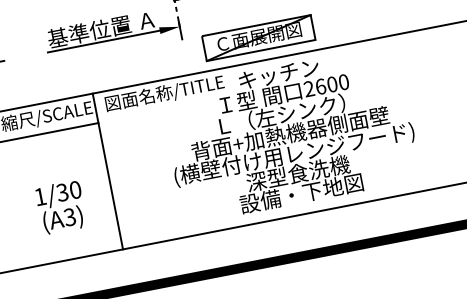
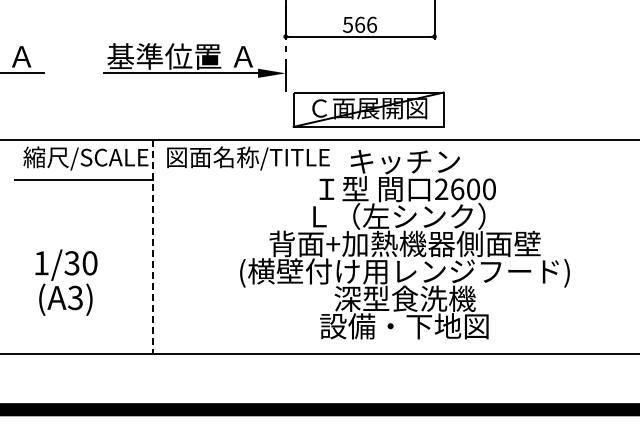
part: (258, 37) -> (368, 109), moved
line: (107, 171) -> (152, 247), solid -> dashed
text: (61, 207) -> (66, 282), moved

